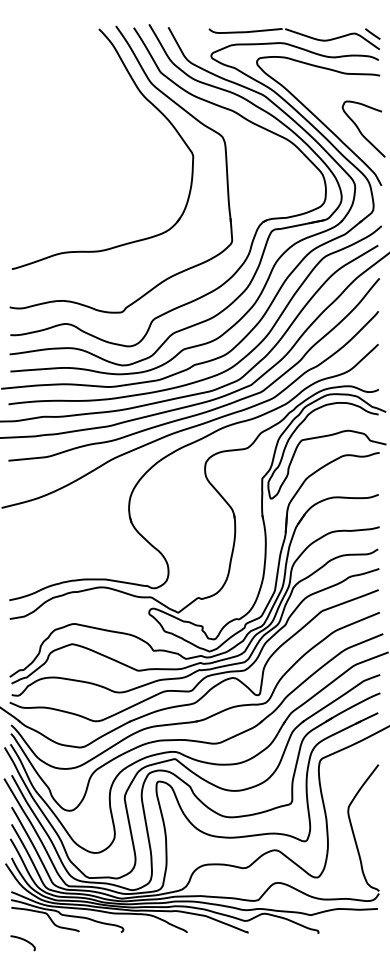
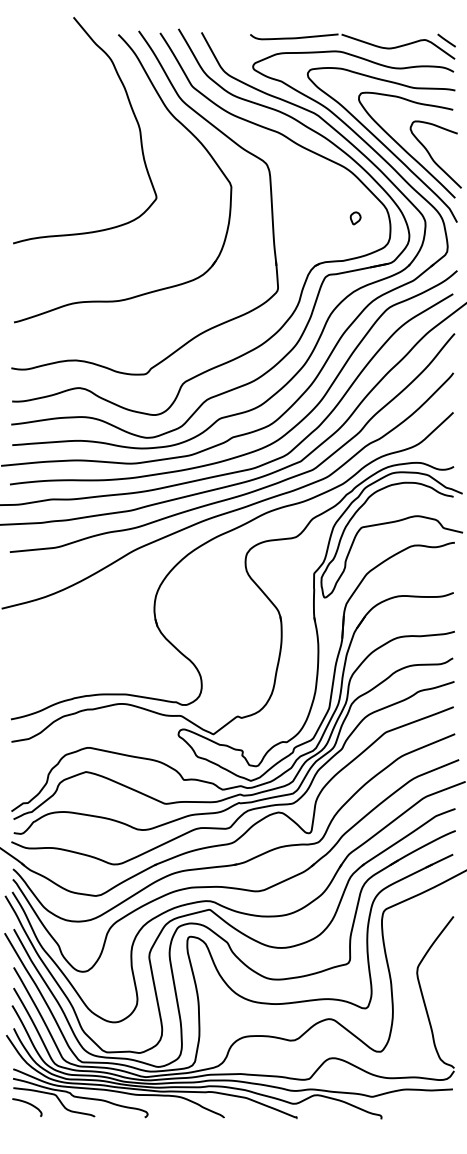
curve: (109, 92) -> (131, 110), added
curve: (336, 123) -> (403, 147), added
part: (296, 182) -> (355, 218), added
curve: (24, 940) -> (28, 1104), moved

